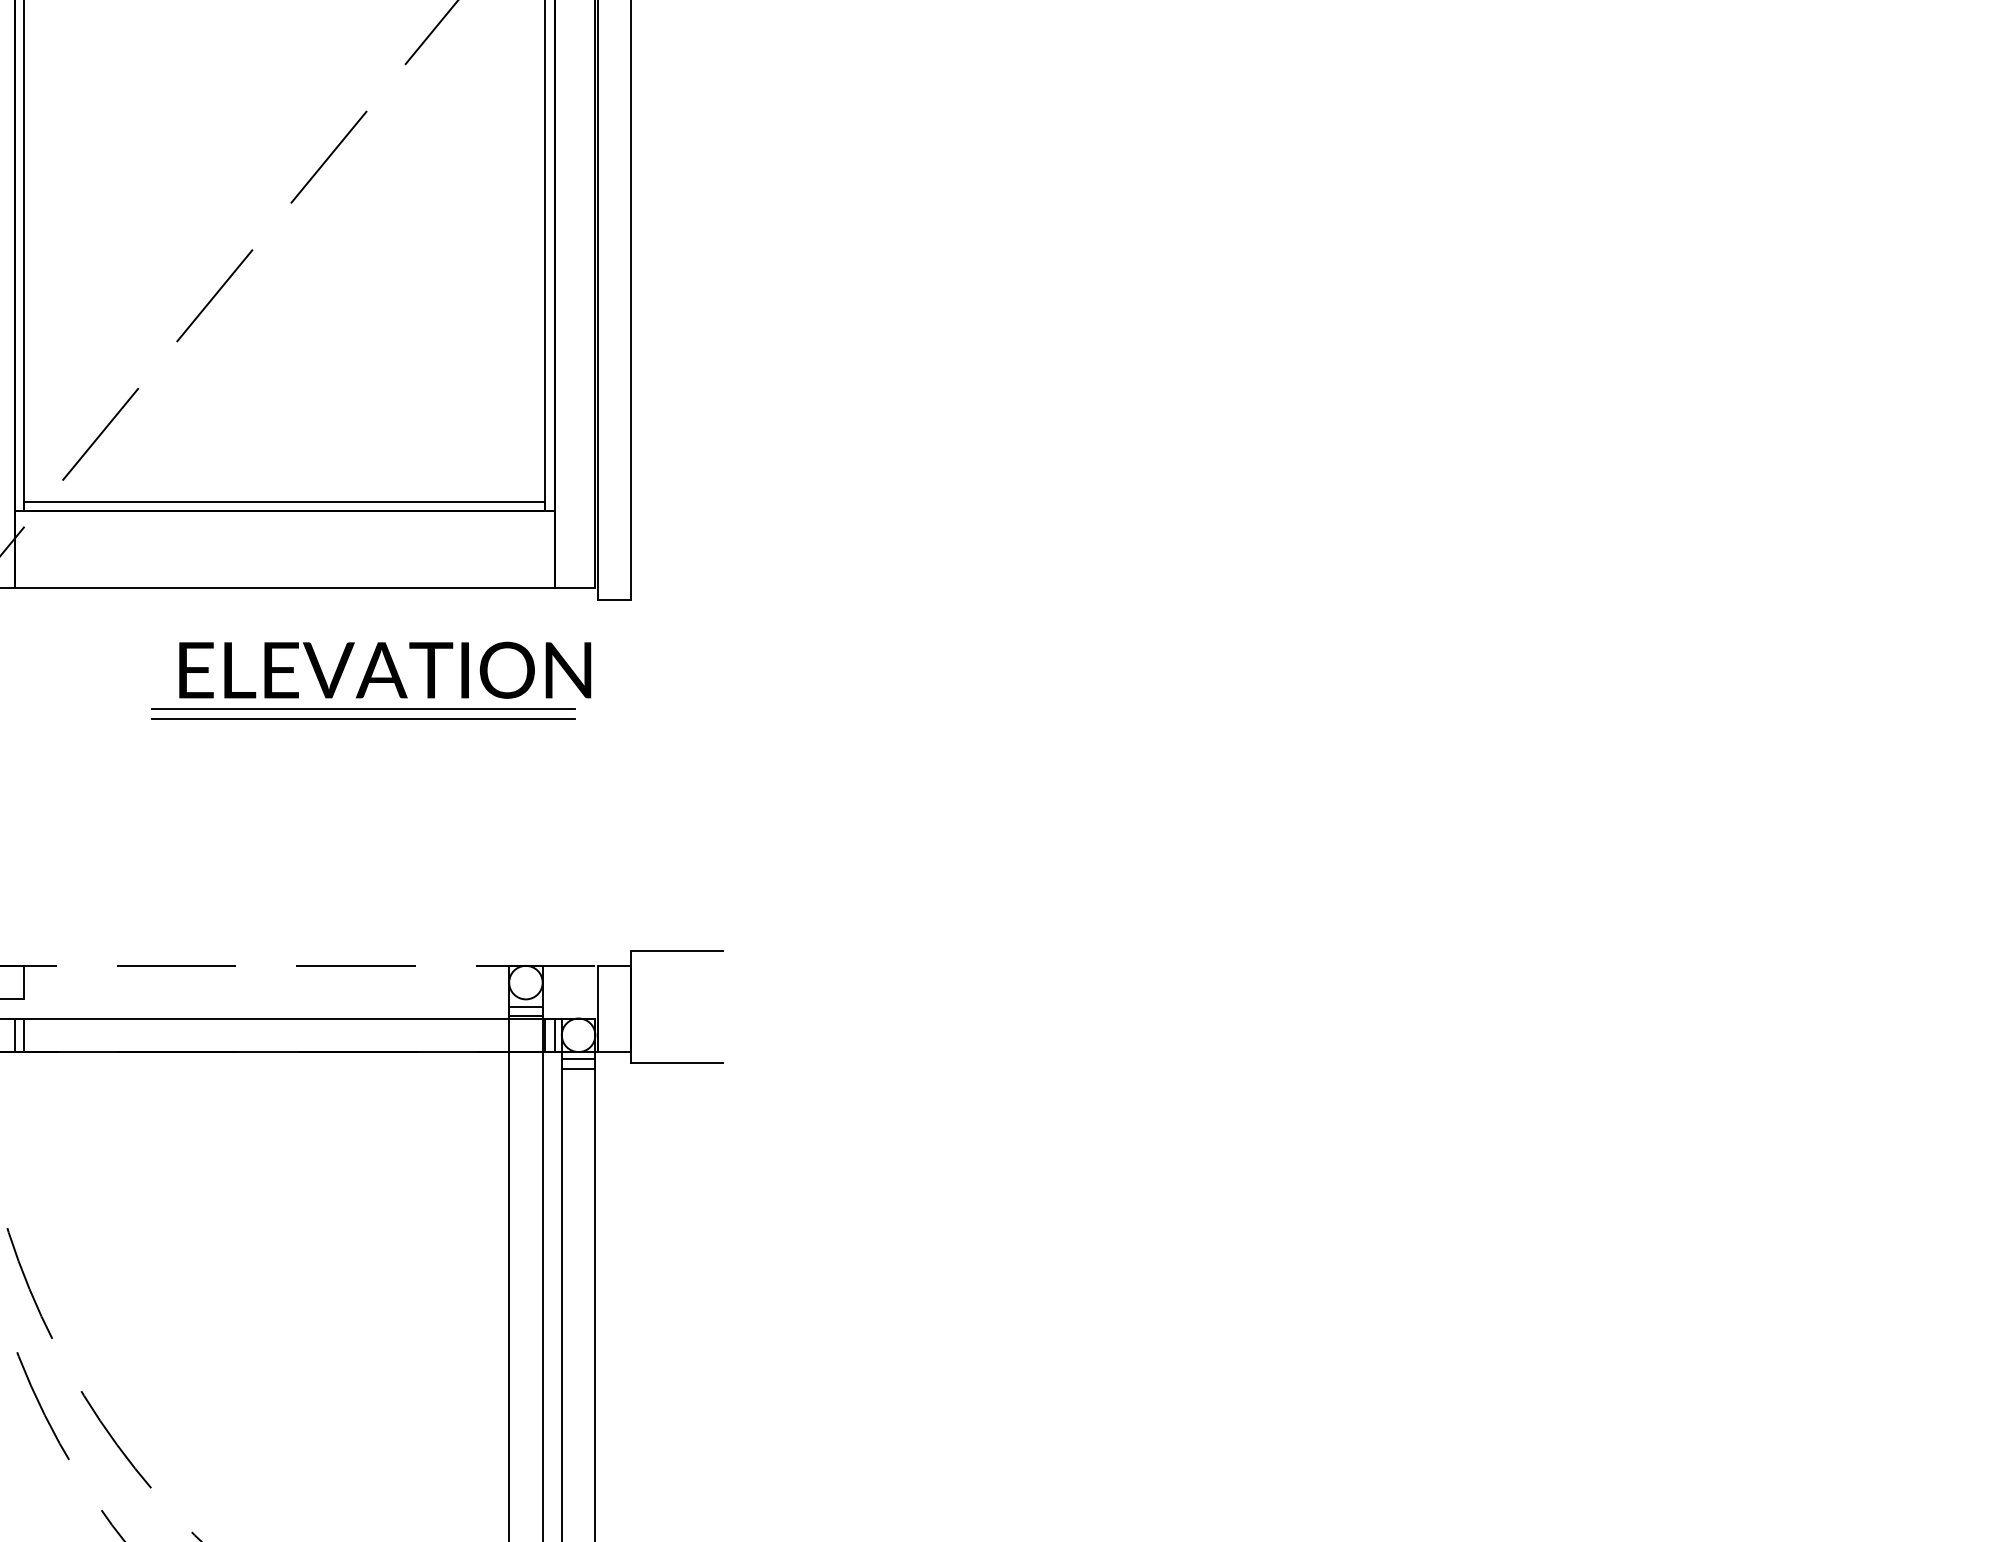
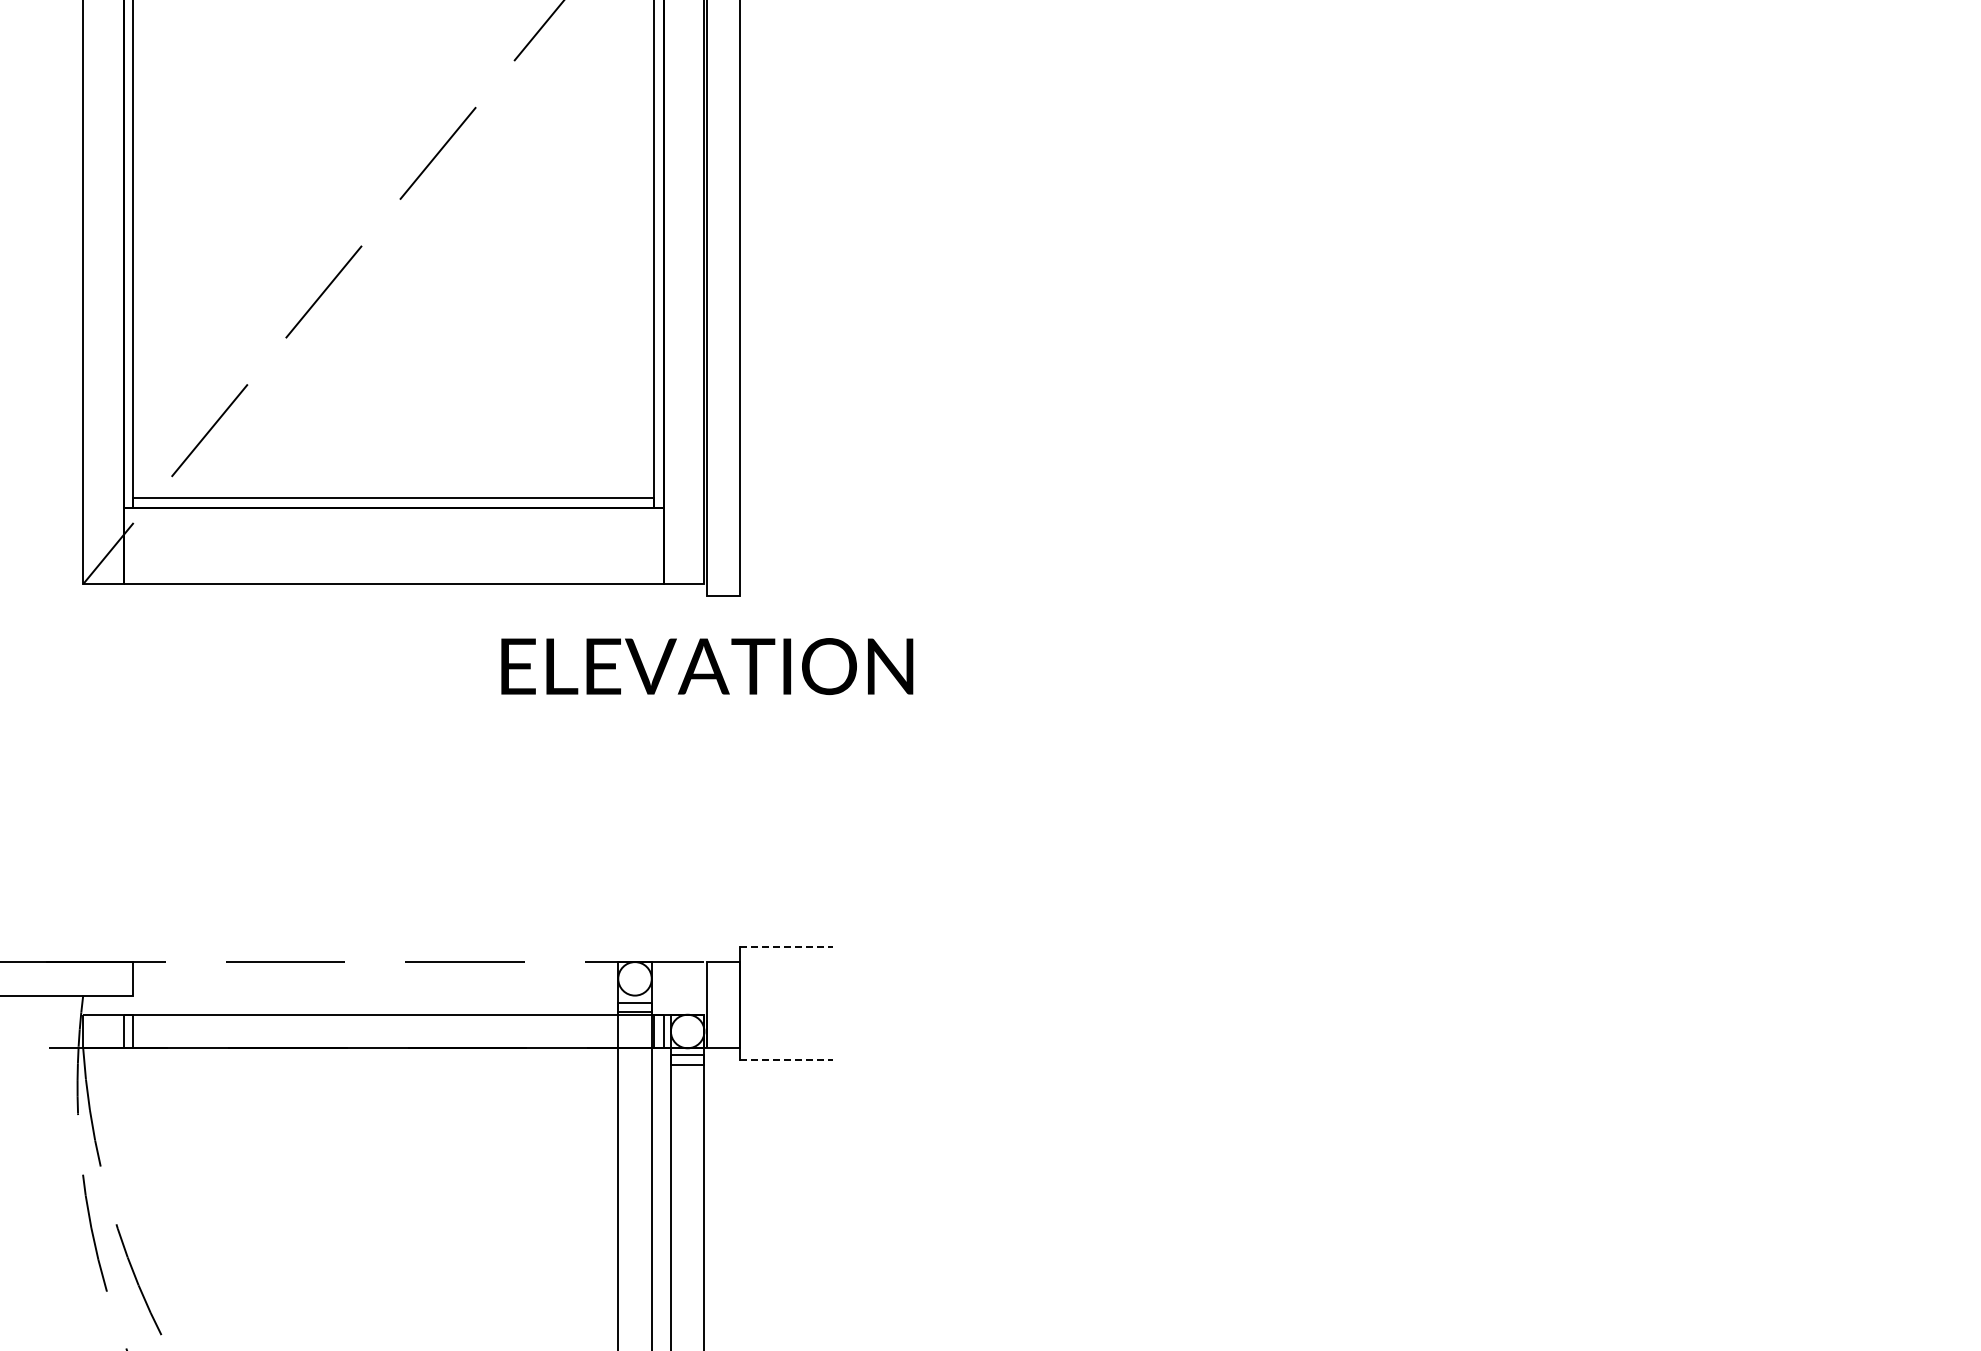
text: (385, 669) -> (707, 665), moved
line: (363, 709) -> (472, 705), removed
line: (363, 718) -> (472, 714), removed
line: (677, 950) -> (786, 946), solid -> dashed
line: (677, 1063) -> (786, 1059), solid -> dashed

